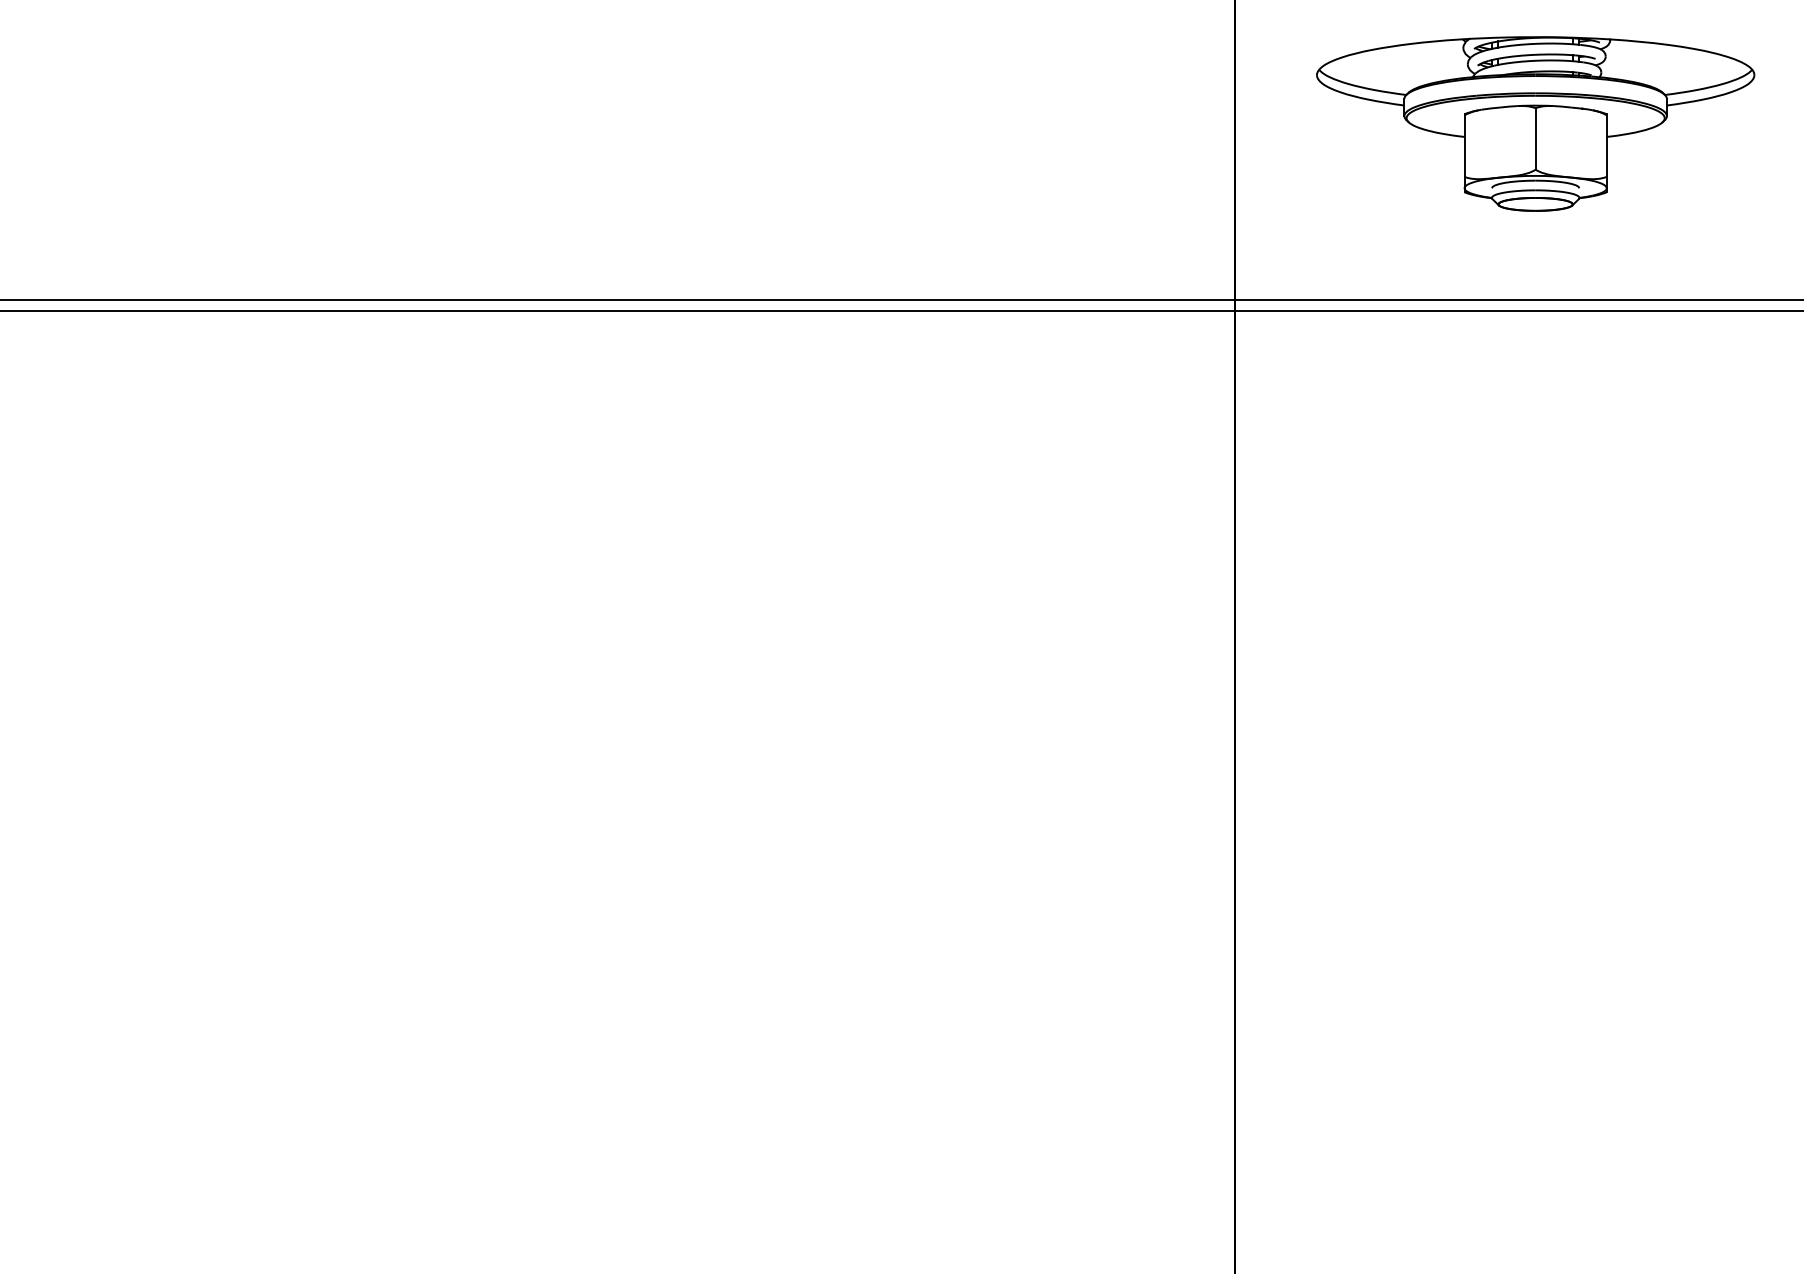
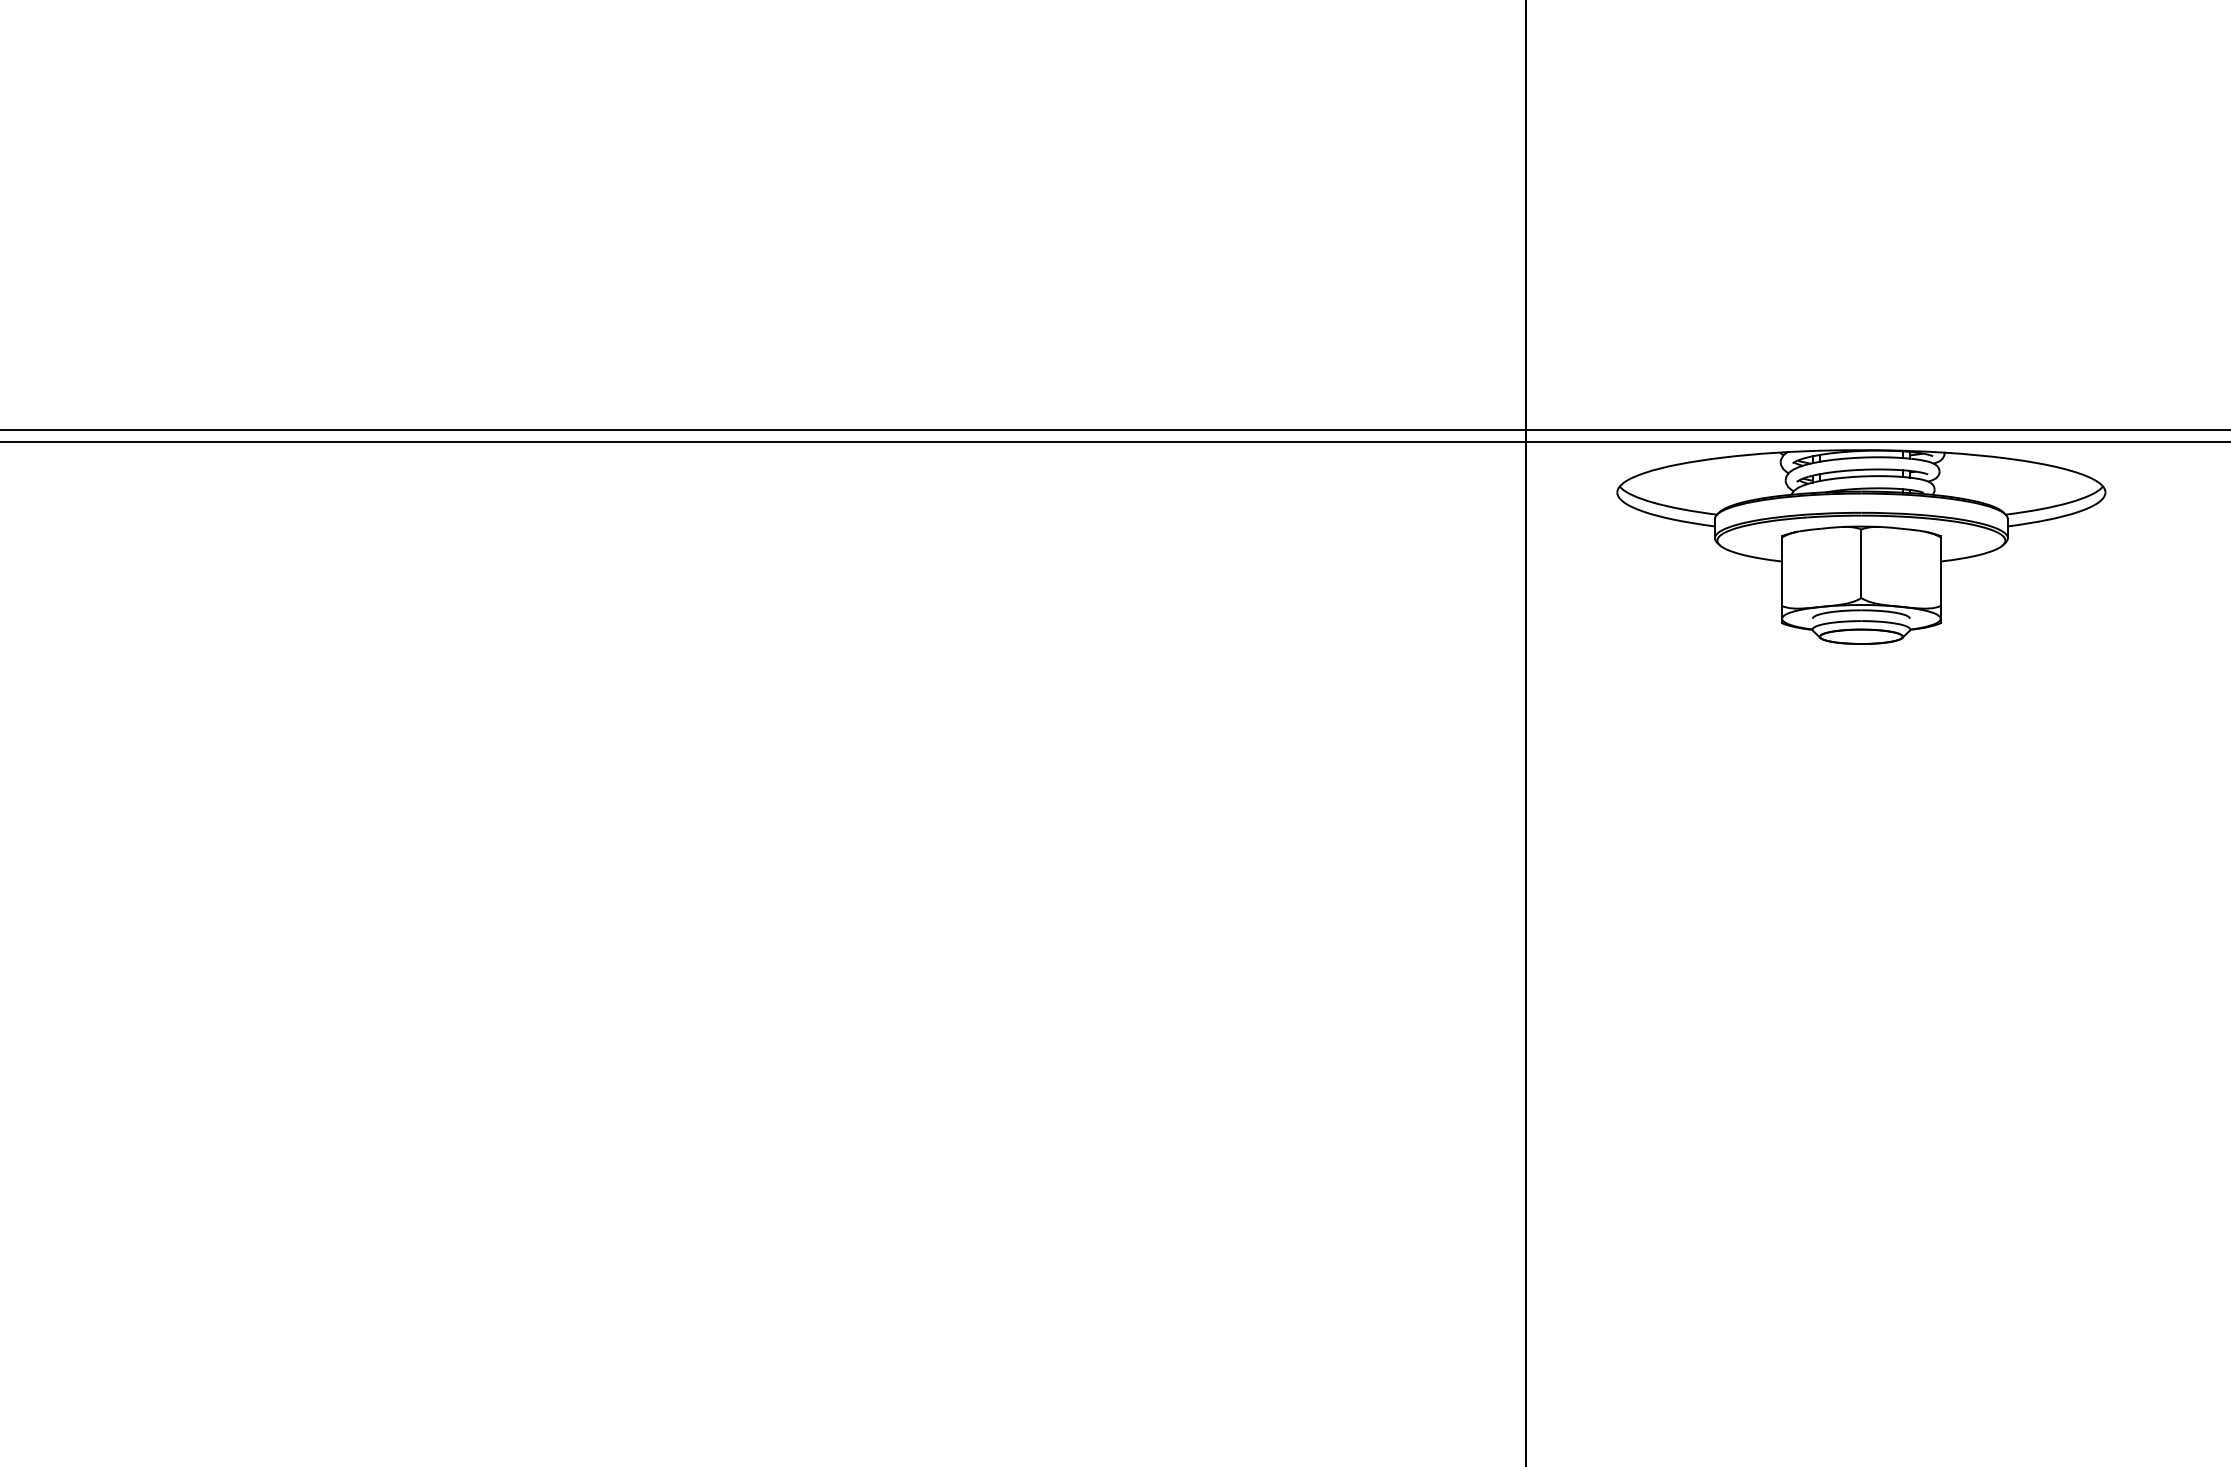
part: (1535, 123) -> (1861, 546), moved

